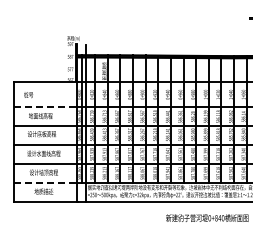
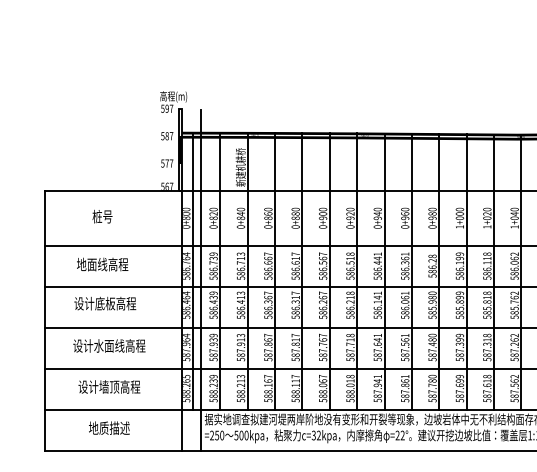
text: (28, 95) -> (102, 217), moved
line: (45, 107) -> (112, 245), dashed -> solid
line: (45, 183) -> (112, 410), dashed -> solid

